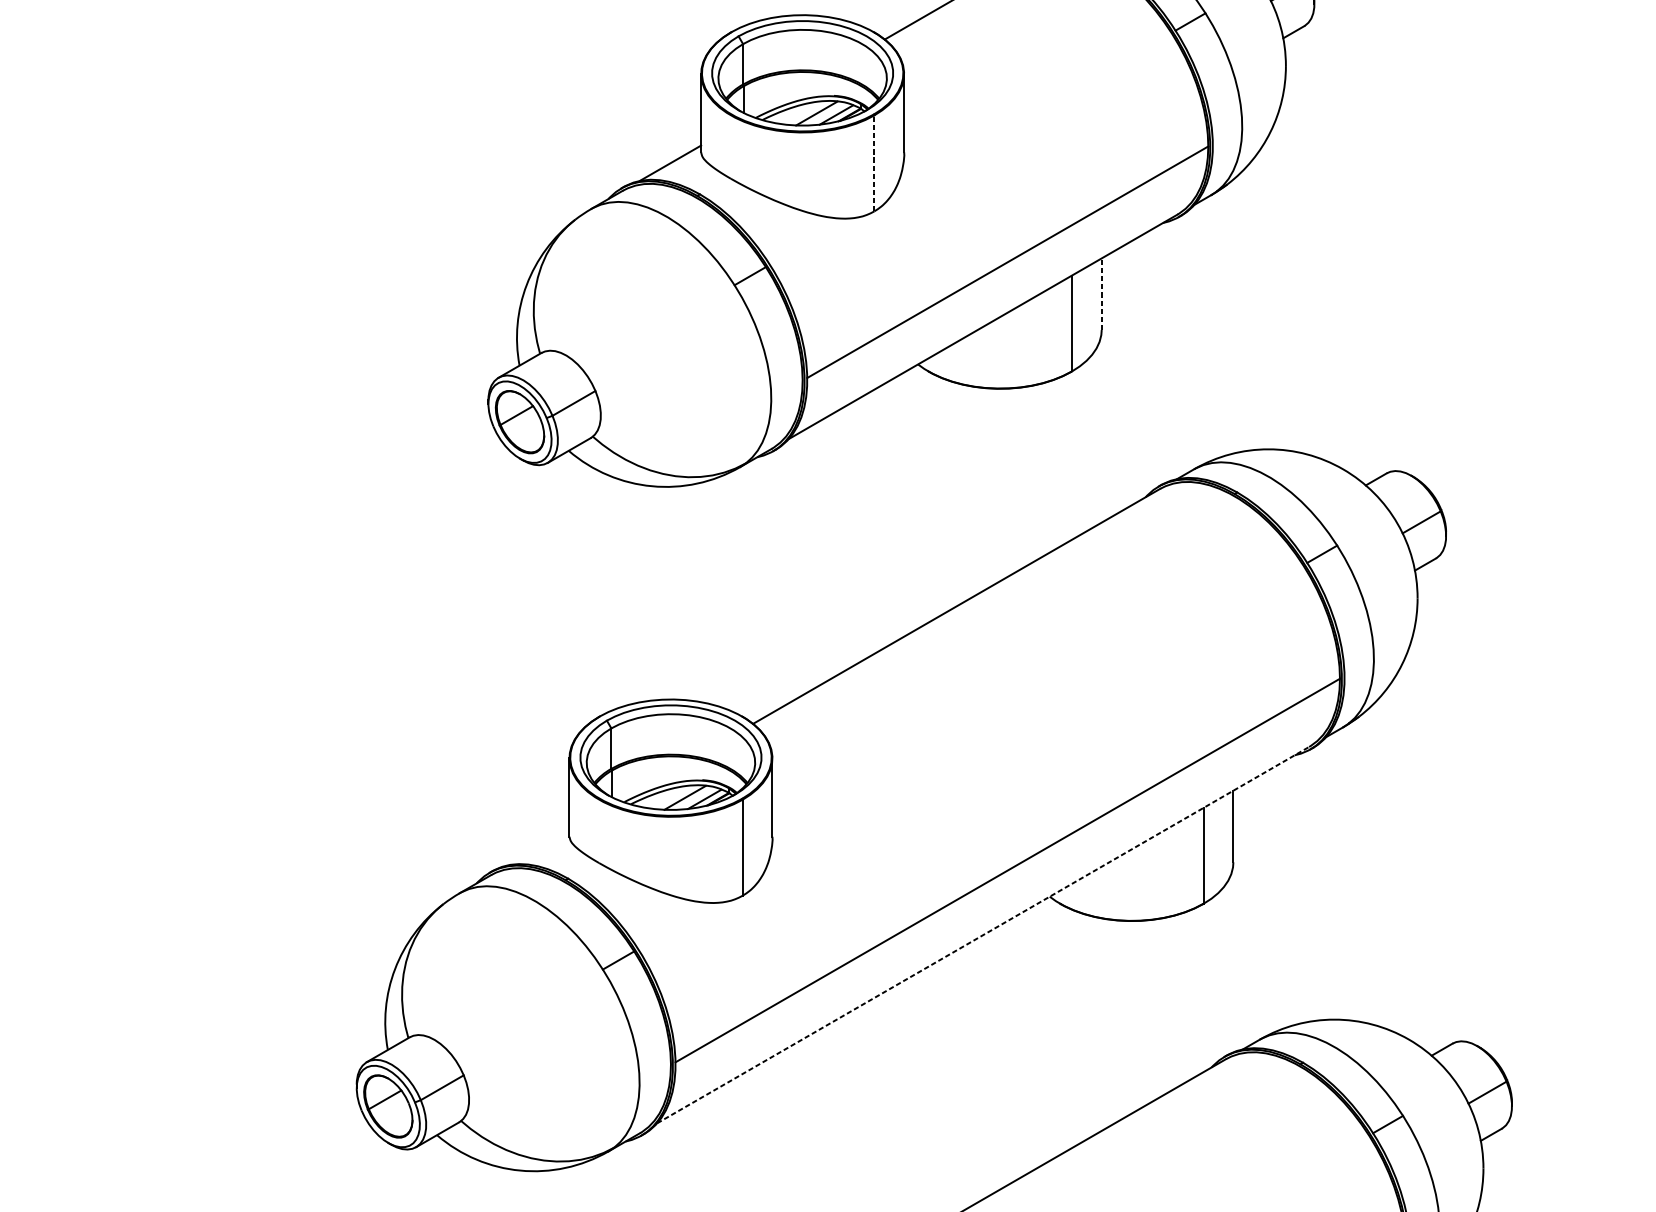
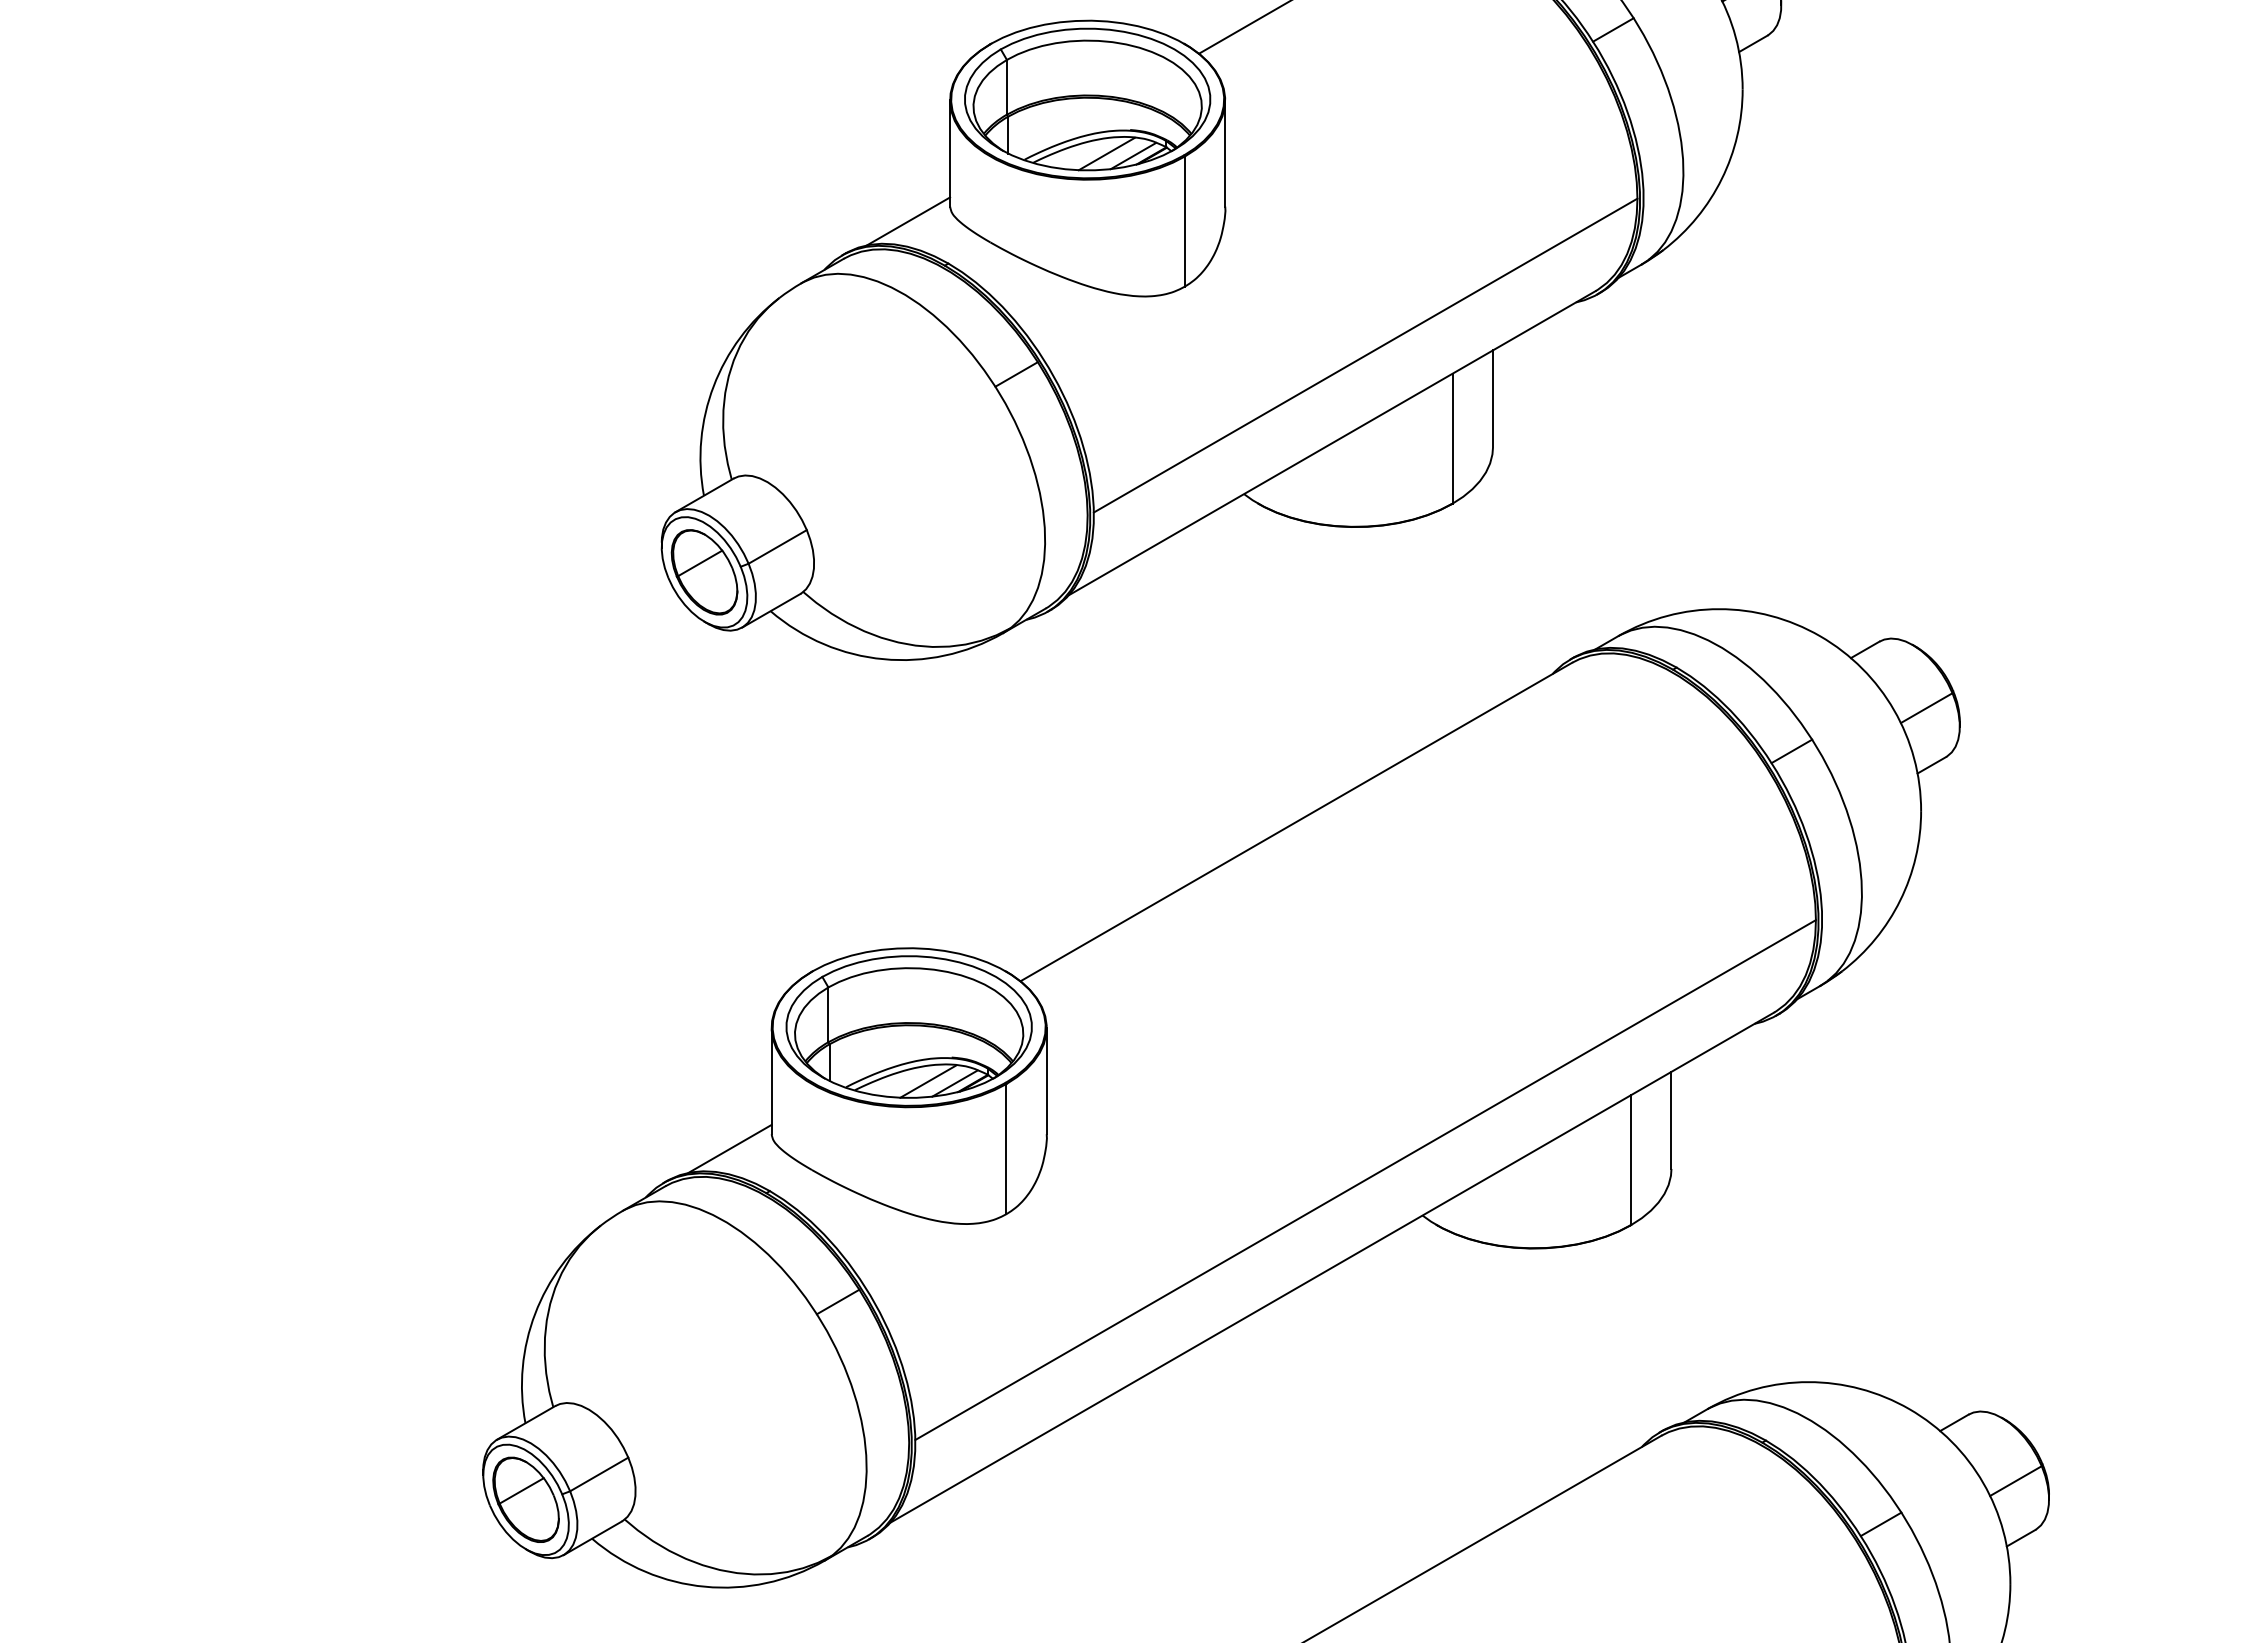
line: (874, 163) -> (1184, 221), dashed -> solid
line: (1102, 293) -> (1493, 398), dashed -> solid
line: (538, 847) -> (729, 1148), added
line: (983, 935) -> (1332, 1267), dashed -> solid

